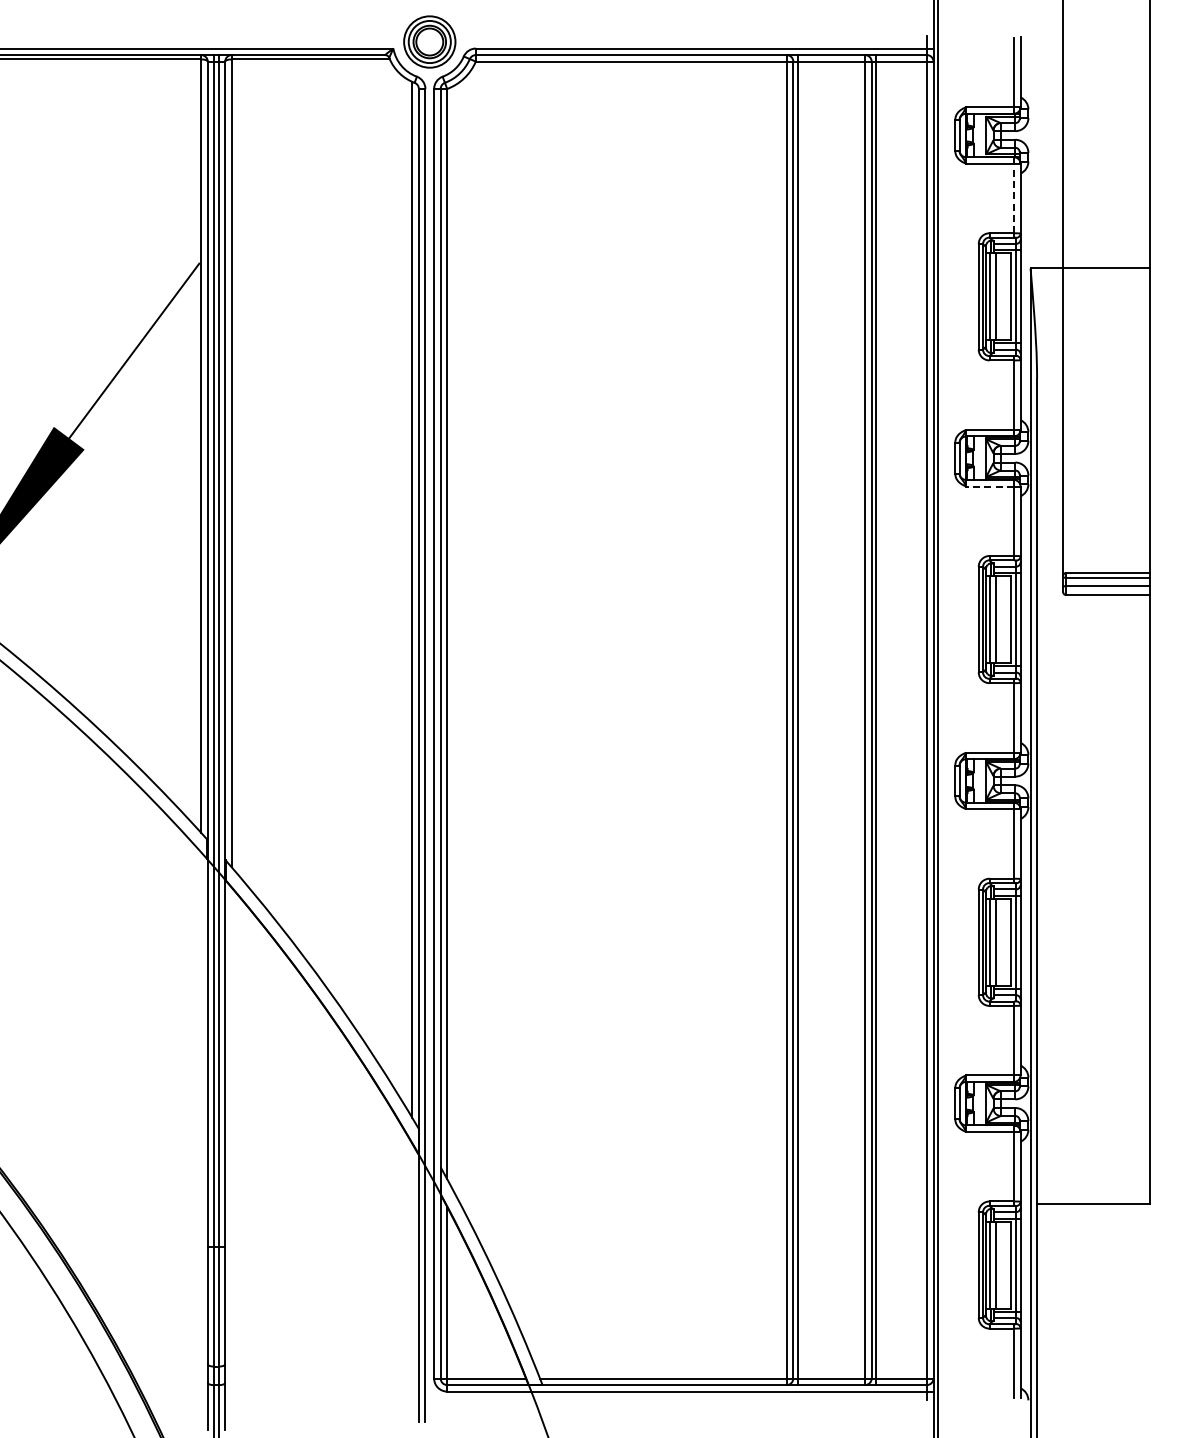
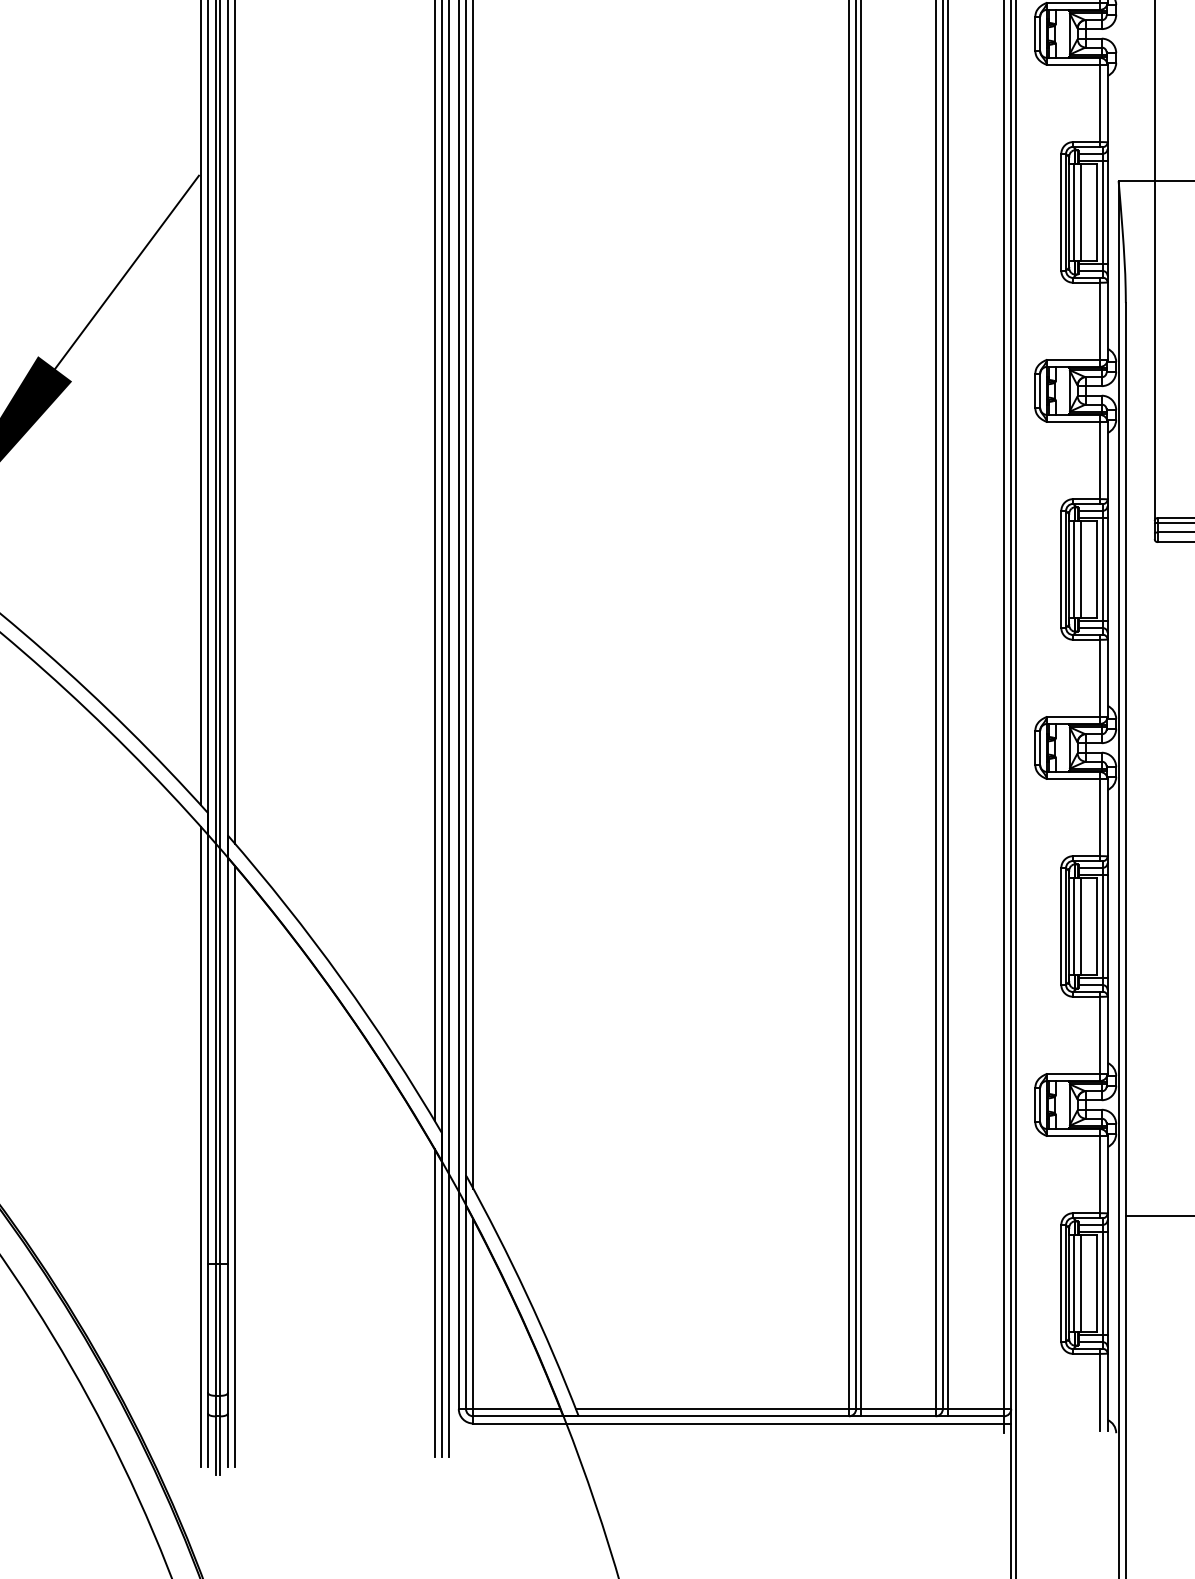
line: (1014, 198) -> (1100, 103), dashed -> solid
line: (990, 486) -> (1074, 422), dashed -> solid
line: (201, 1141) -> (201, 1146), added
line: (231, 1158) -> (234, 1165), added
line: (412, 1282) -> (434, 1302), added

